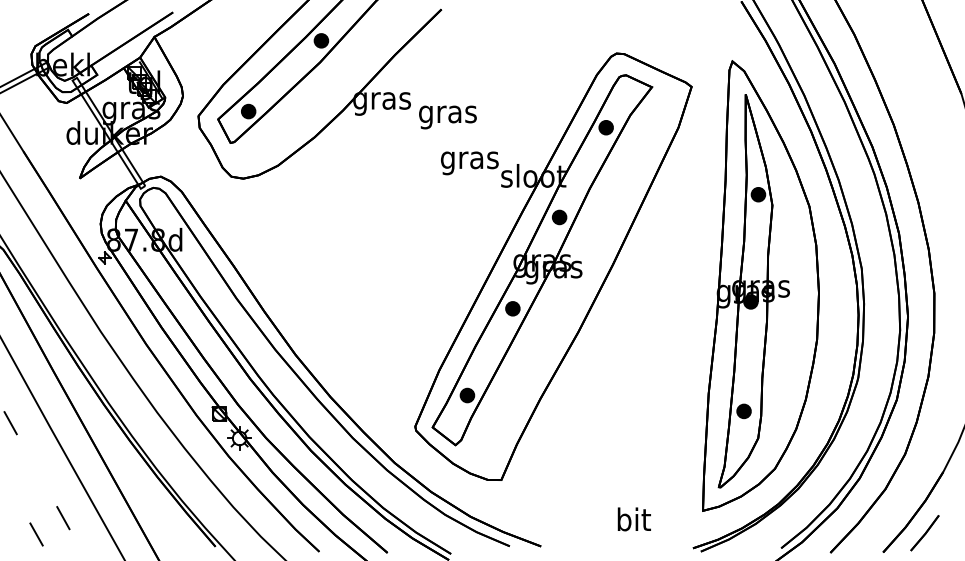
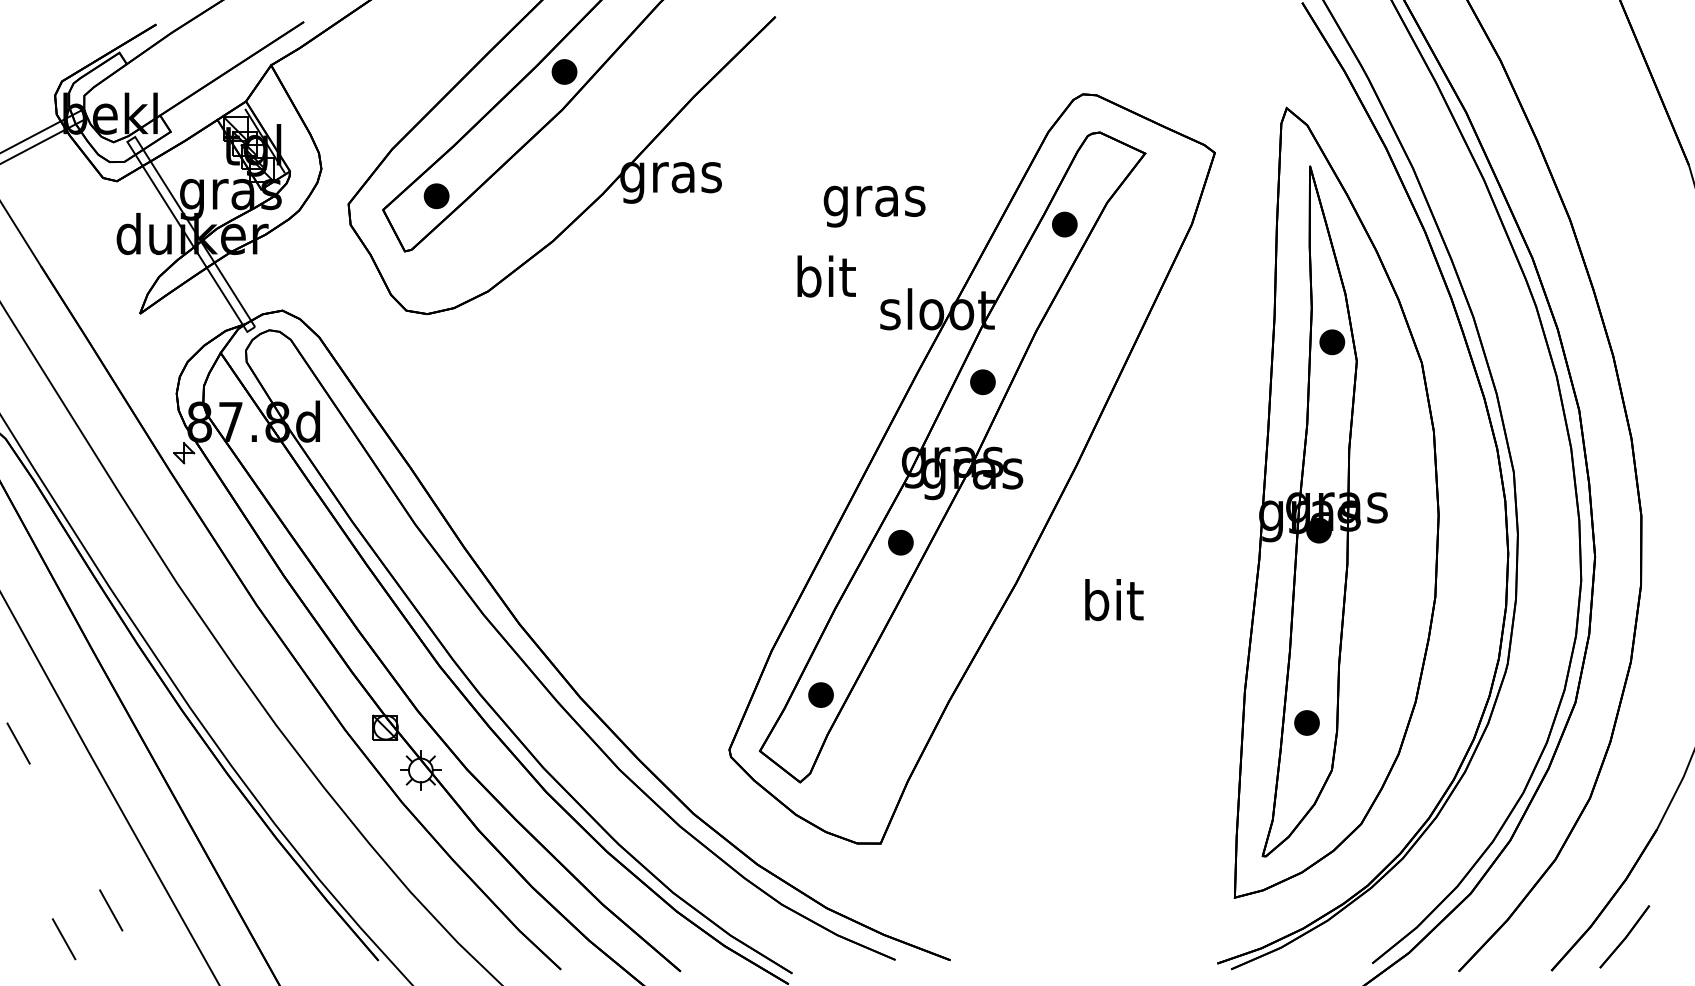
text: (447, 117) -> (873, 206), moved
text: (469, 160) -> (824, 282), gras -> bit
text: (633, 519) -> (1112, 600), moved

